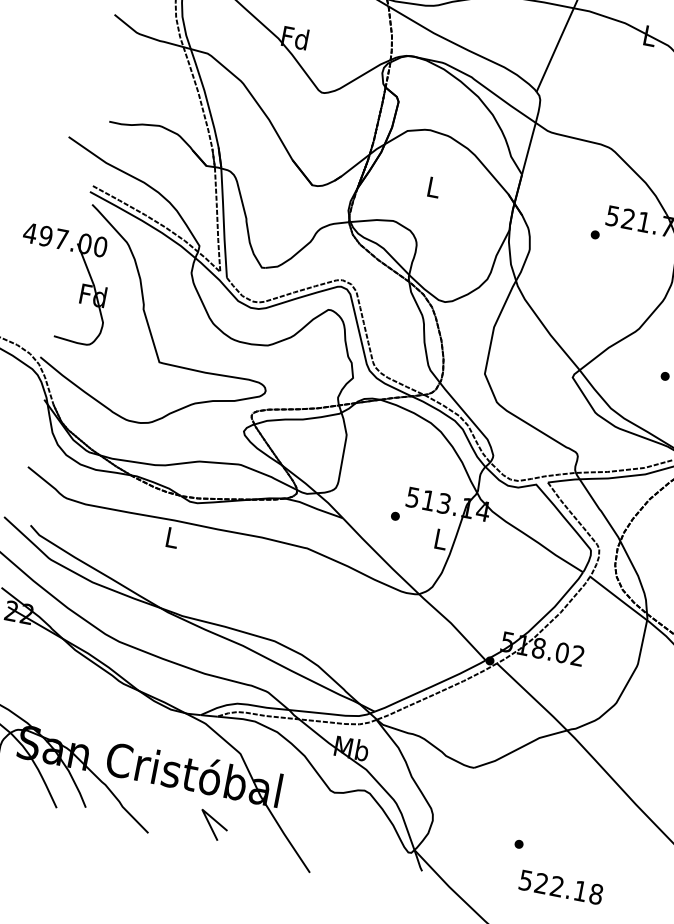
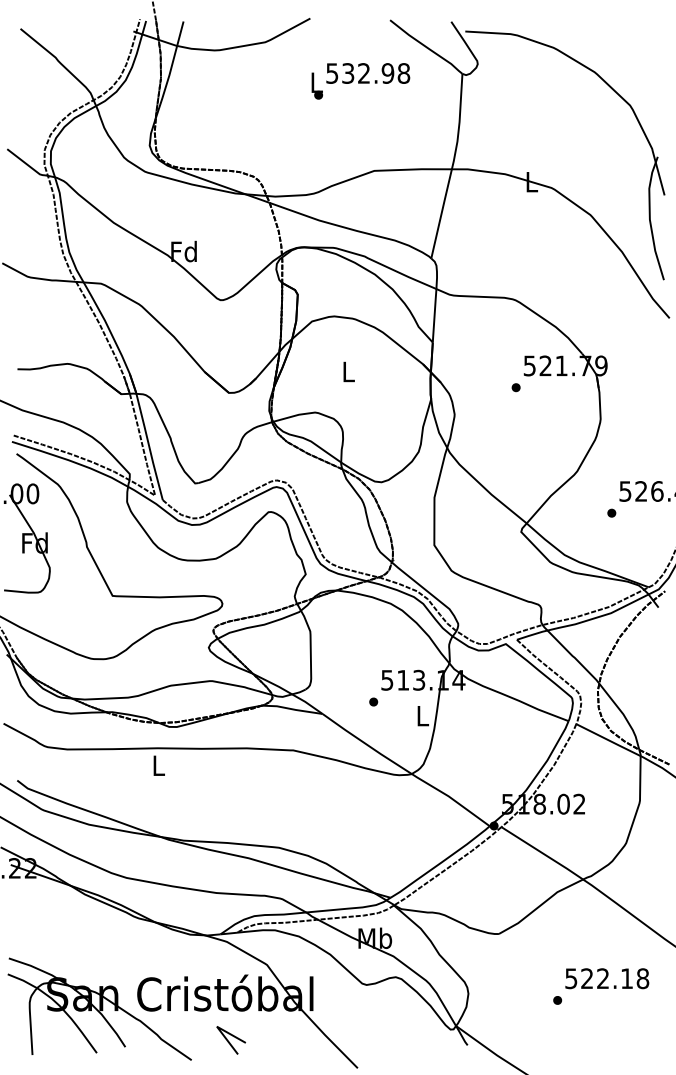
line: (211, 826) -> (229, 1041), moved
text: (561, 887) -> (607, 978), moved

